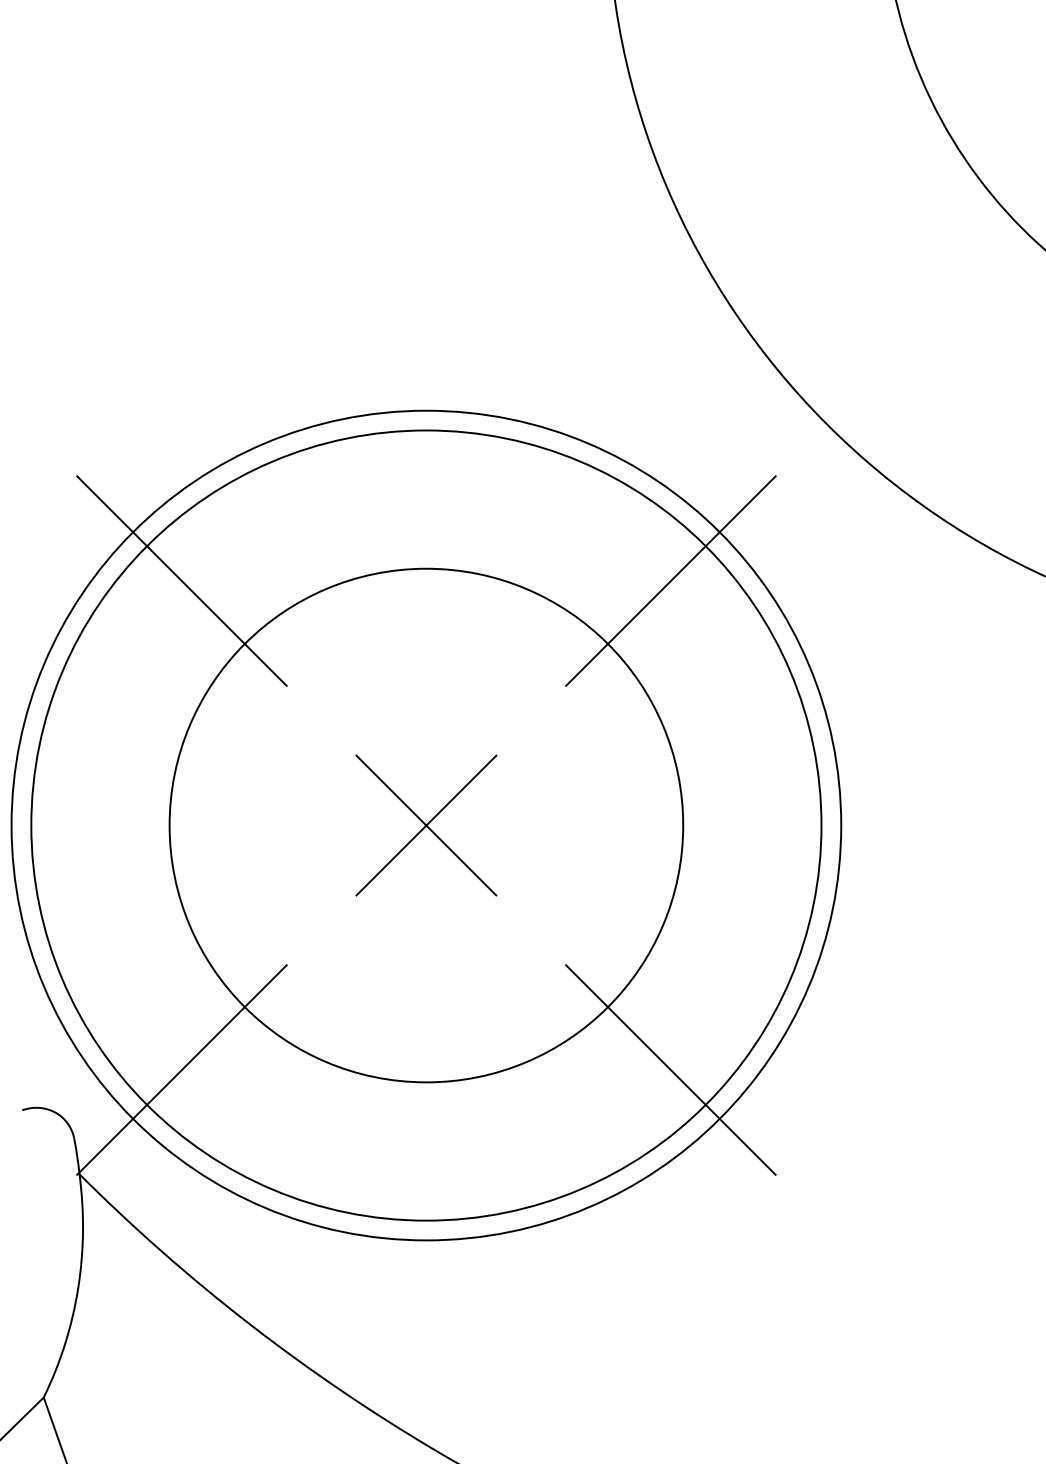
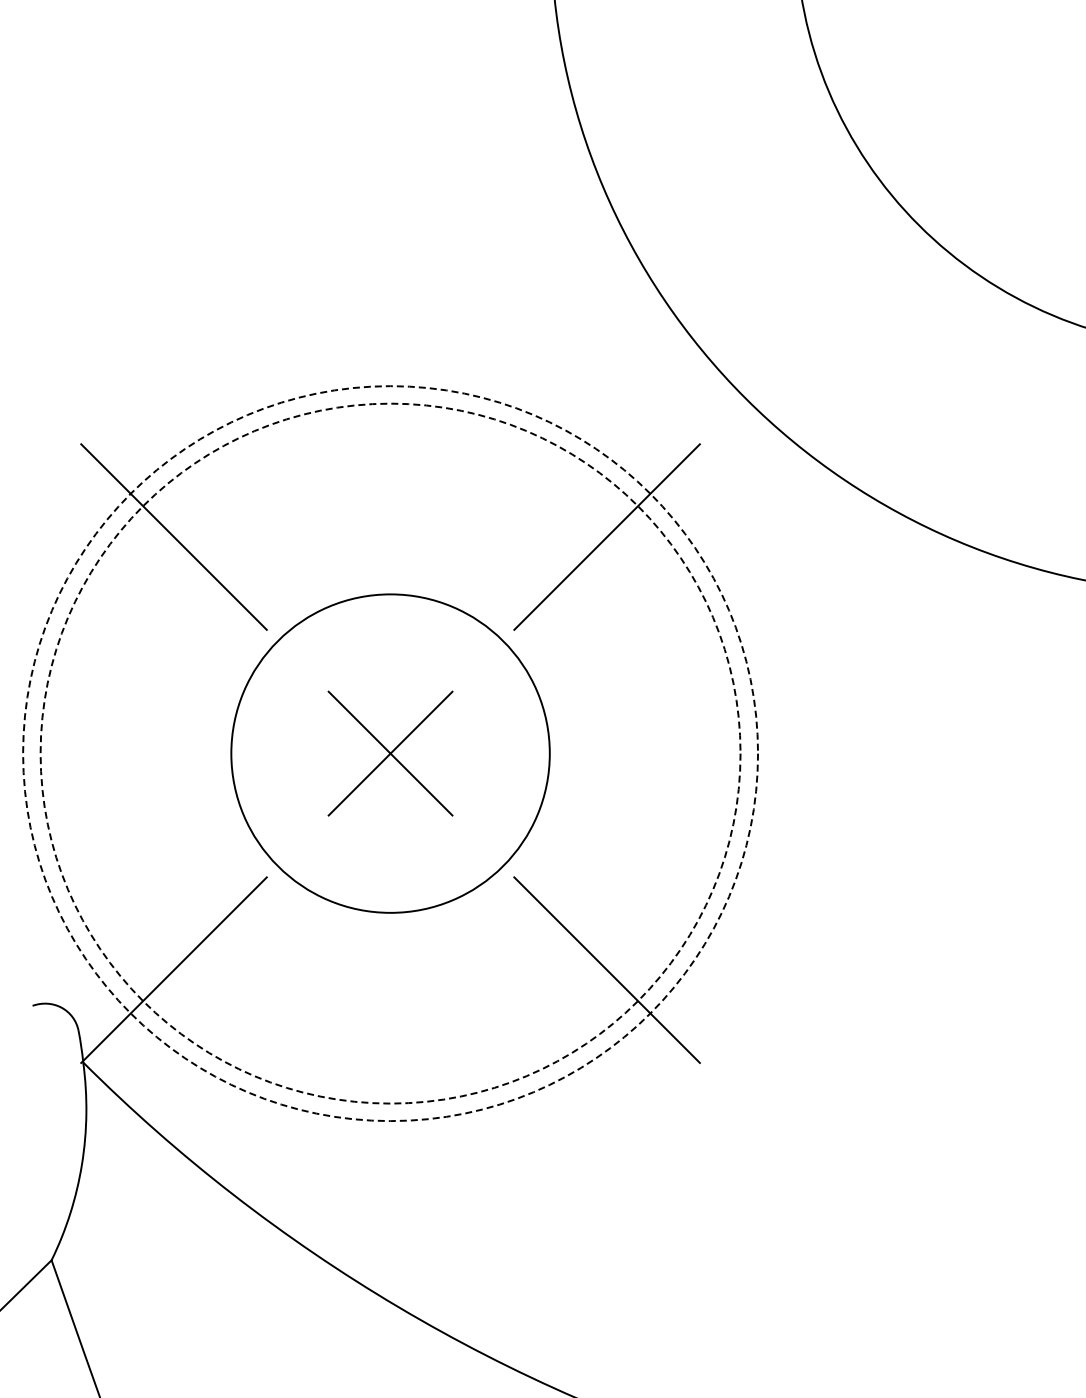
circle: (426, 825) -> (390, 753), size x0.7
circle: (426, 825) -> (390, 753), solid -> dashed
circle: (426, 825) -> (390, 753), solid -> dashed

